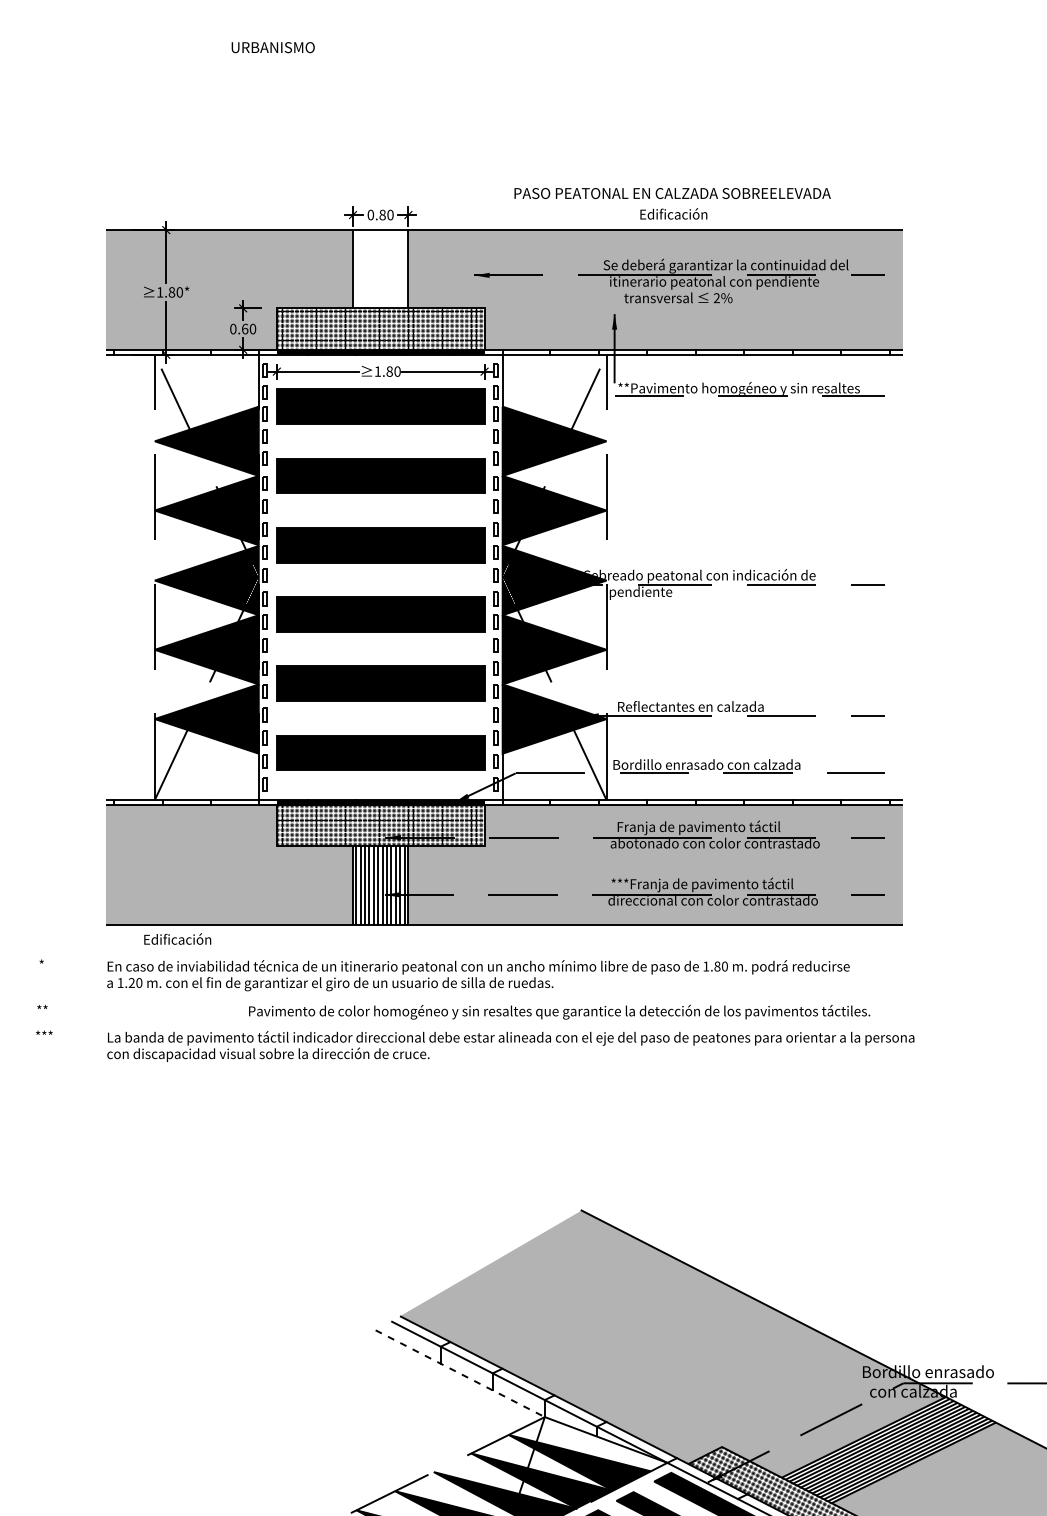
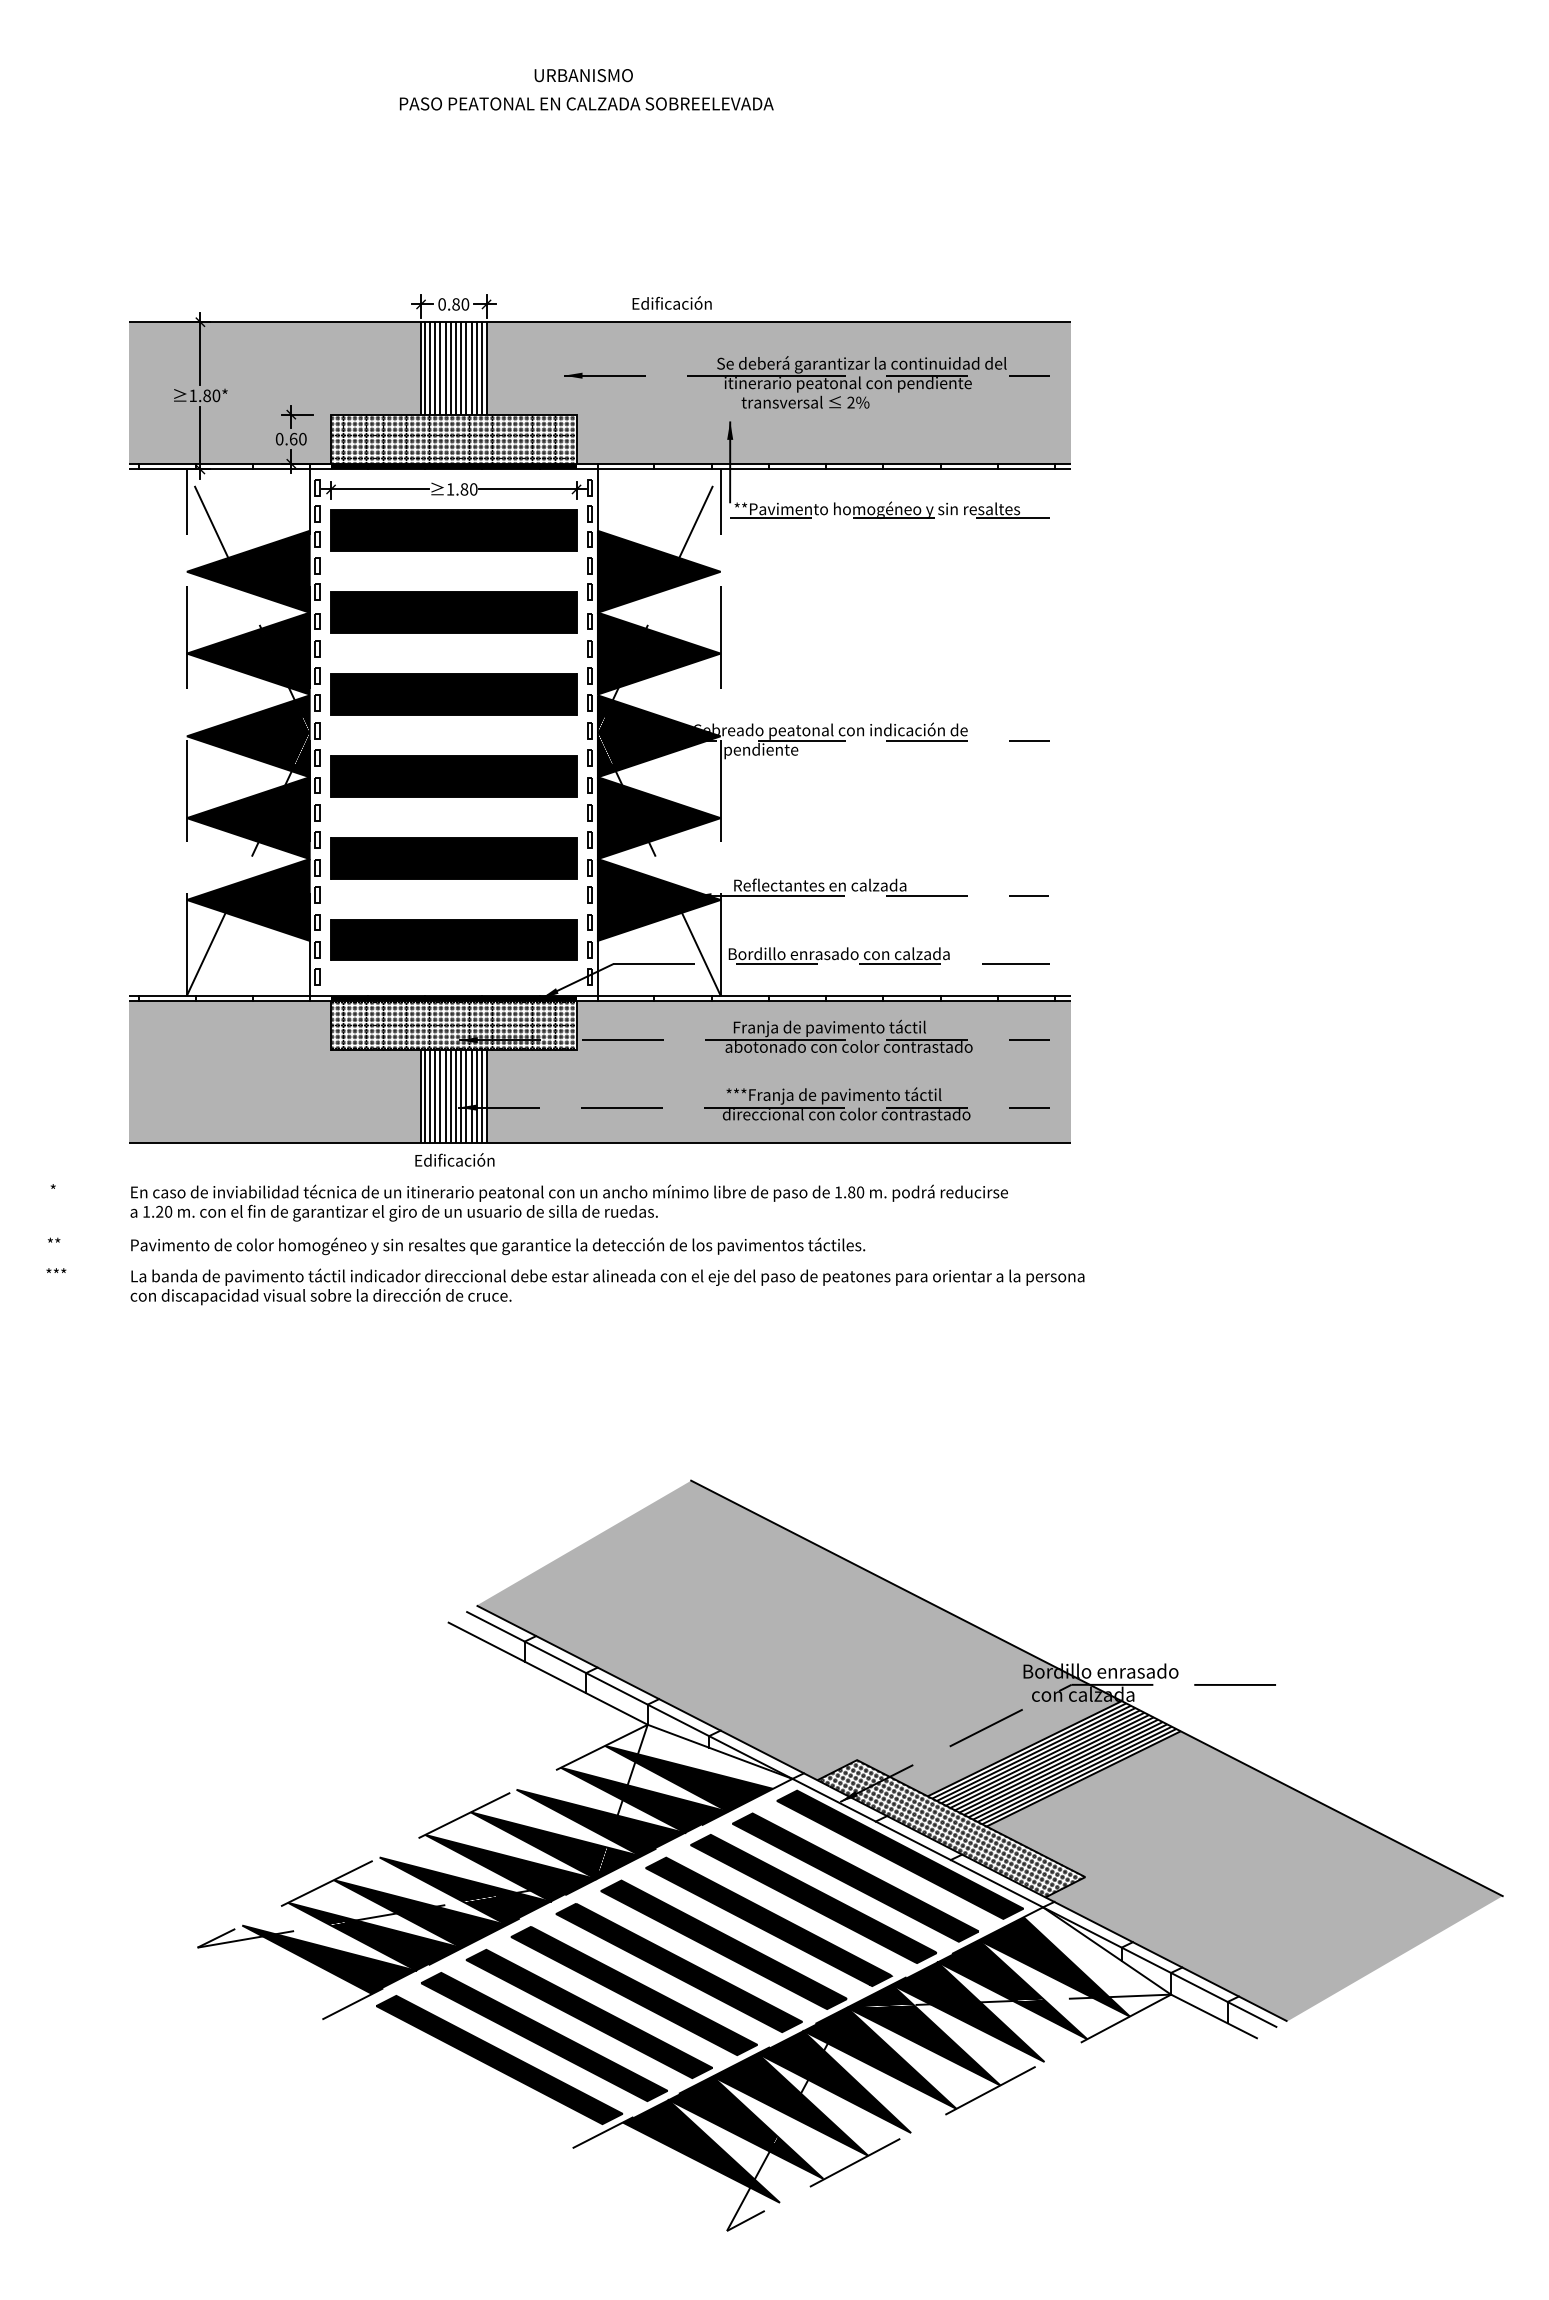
text: (272, 47) -> (583, 75), moved
text: (672, 193) -> (586, 103), moved
text: (673, 213) -> (671, 302), moved
hatch: (380, 269) -> (453, 368), added
text: (177, 938) -> (454, 1159), moved
text: (559, 1012) -> (498, 1246), moved
line: (460, 1373) -> (548, 1673), dashed -> solid

